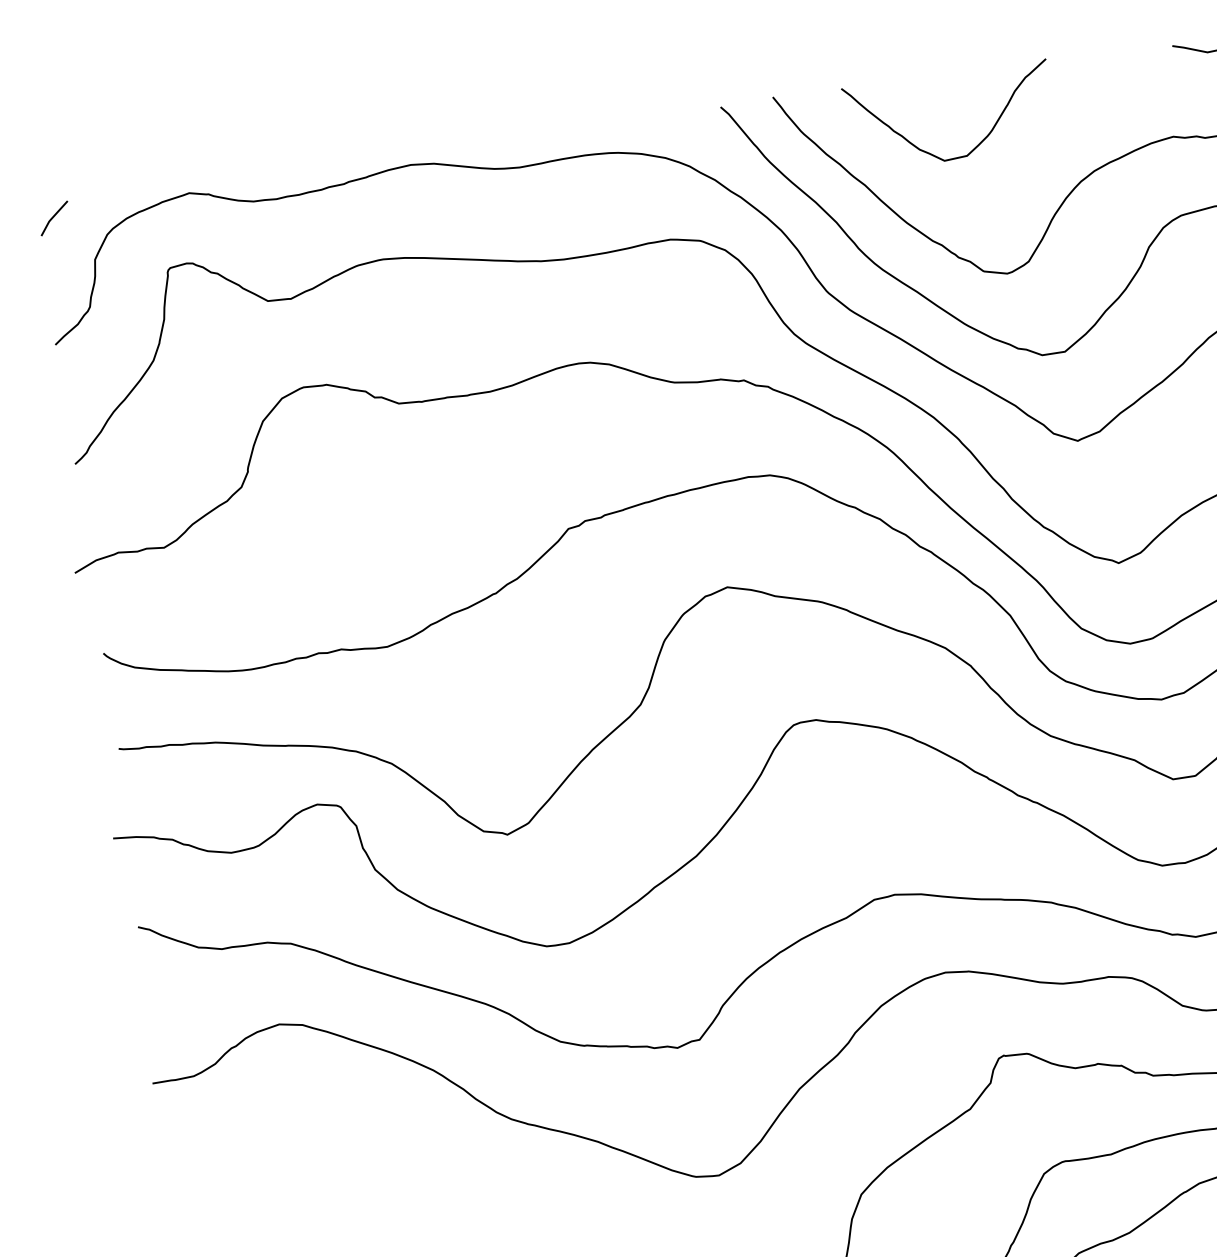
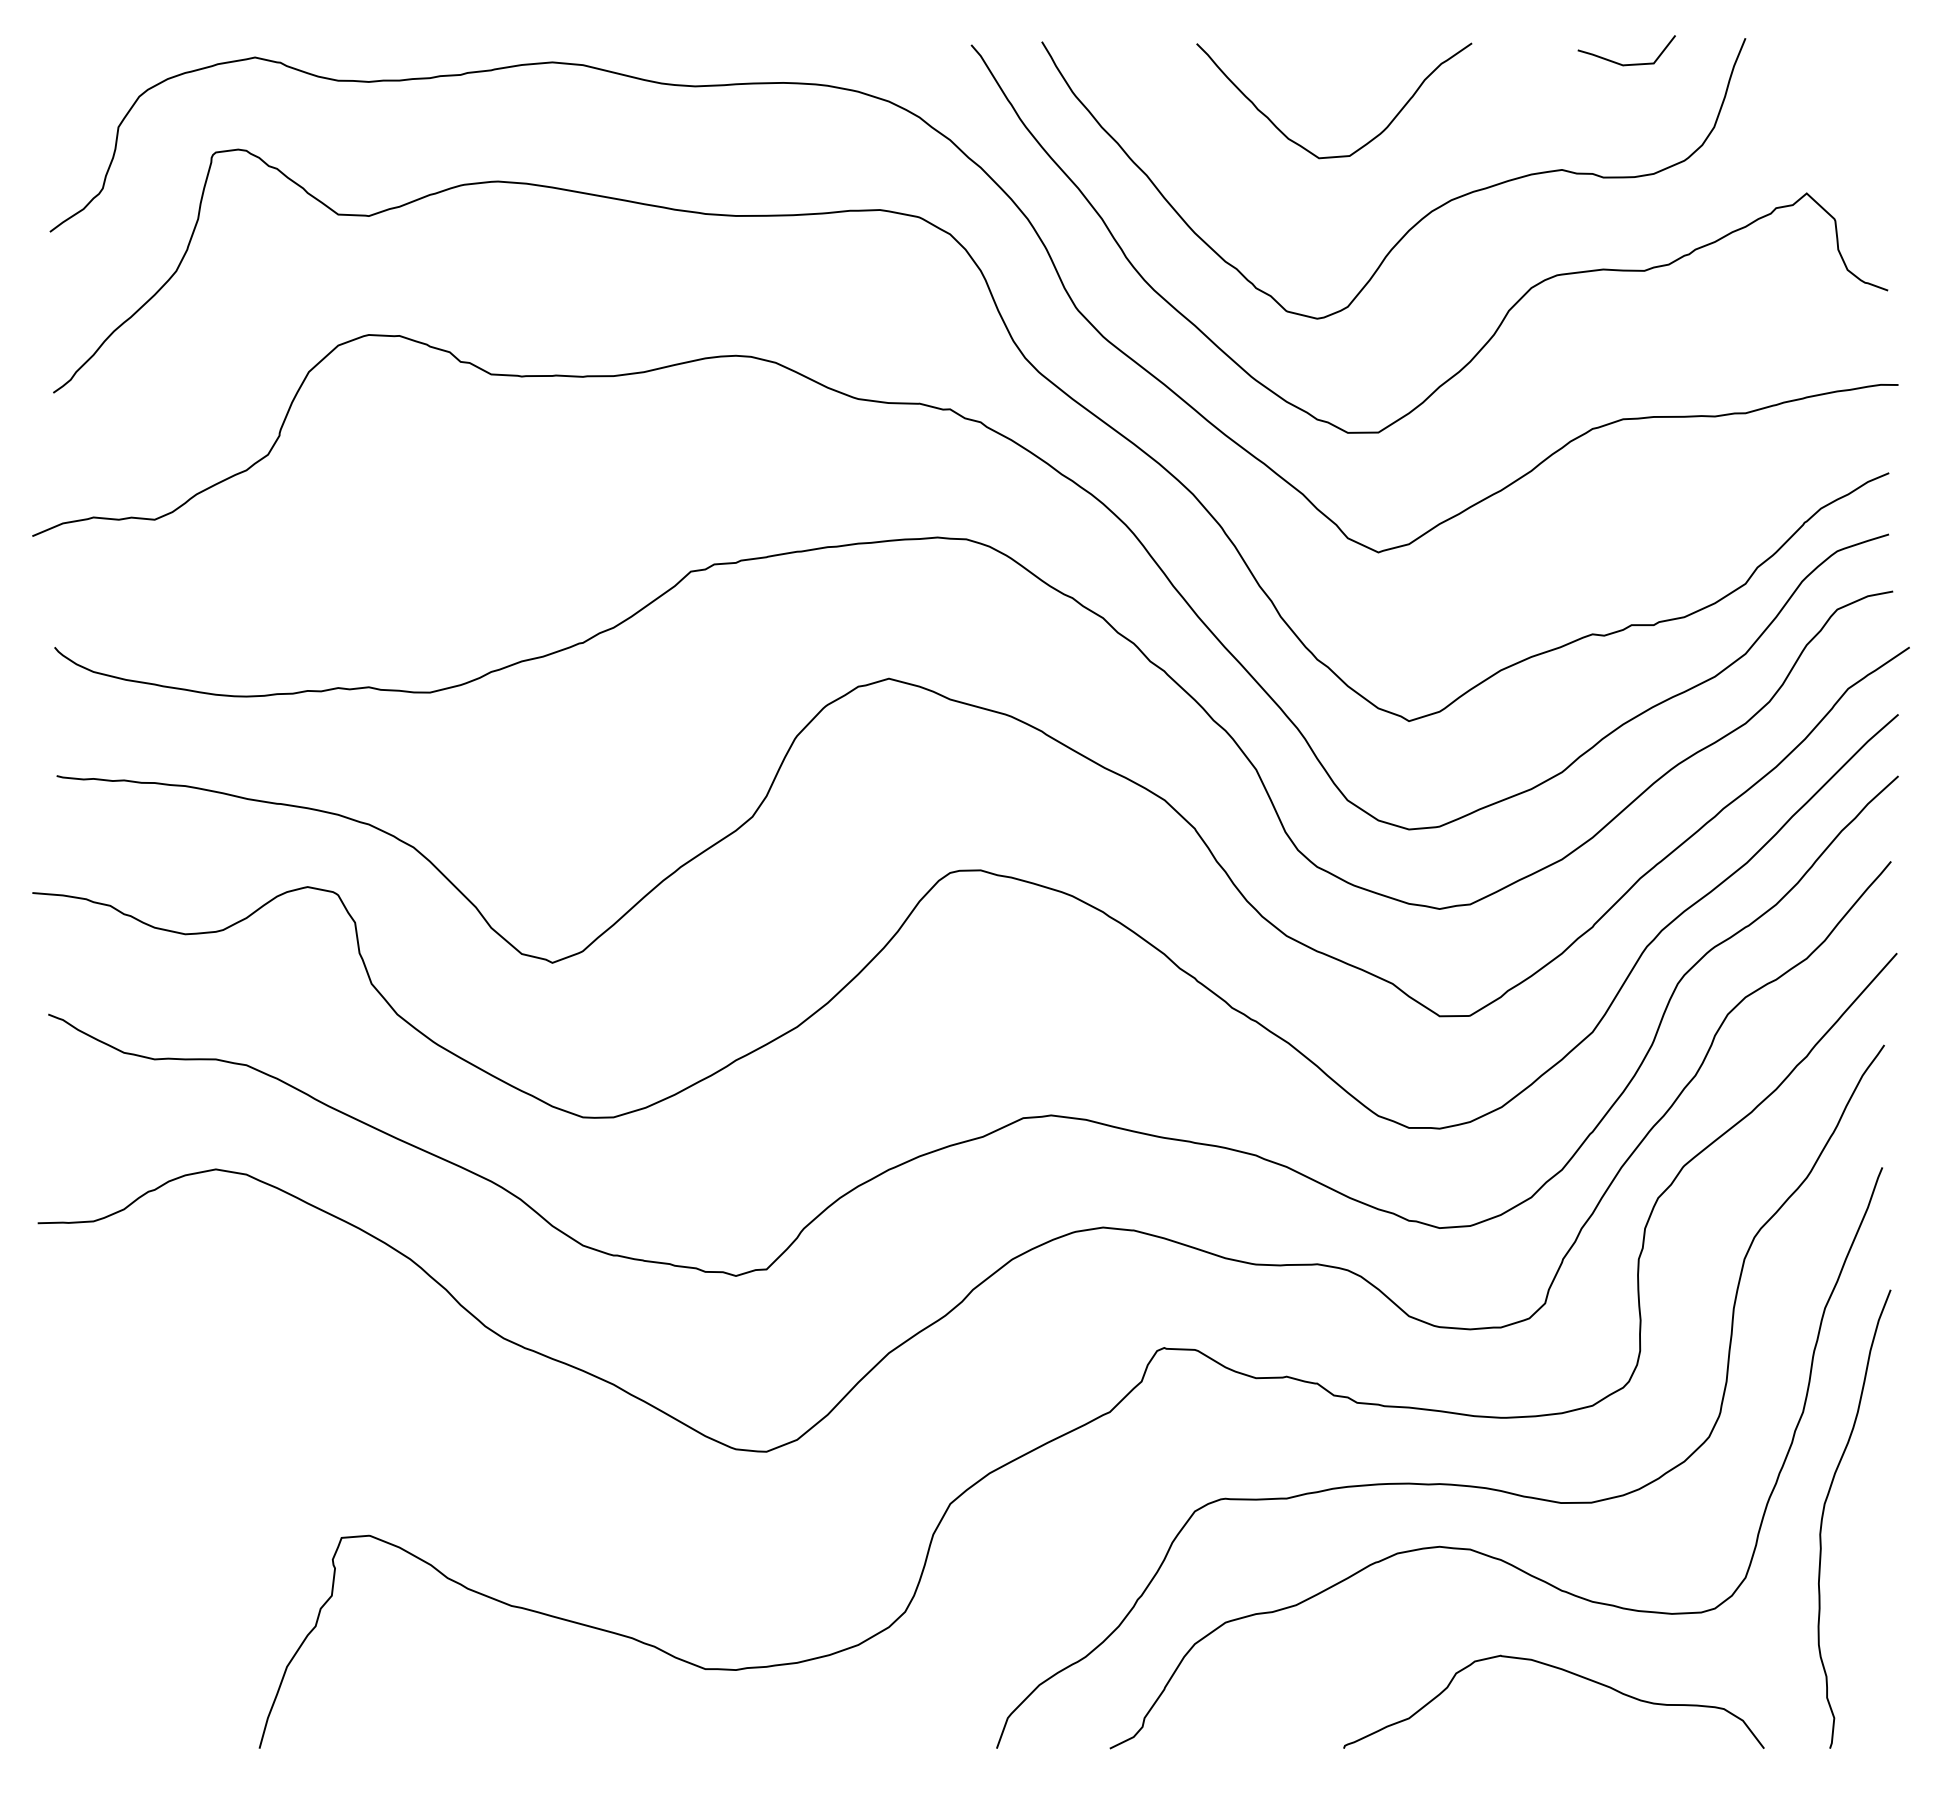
curve: (977, 144) -> (1365, 143), moved
line: (53, 218) -> (71, 64), removed

